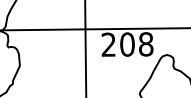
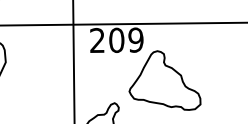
text: (145, 43) -> (135, 39), 208 -> 209

